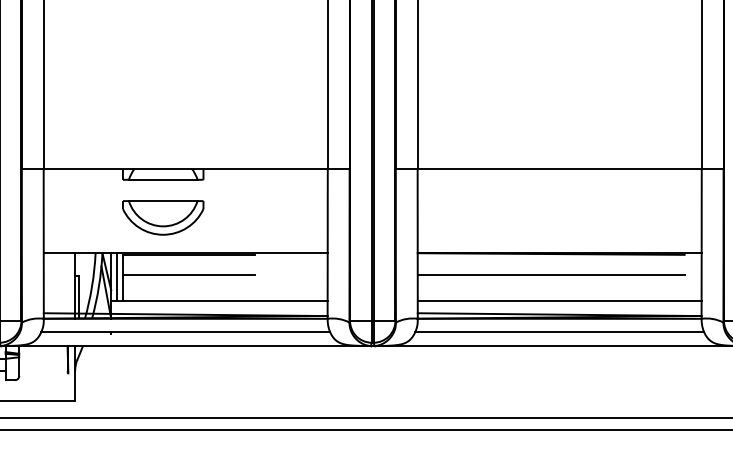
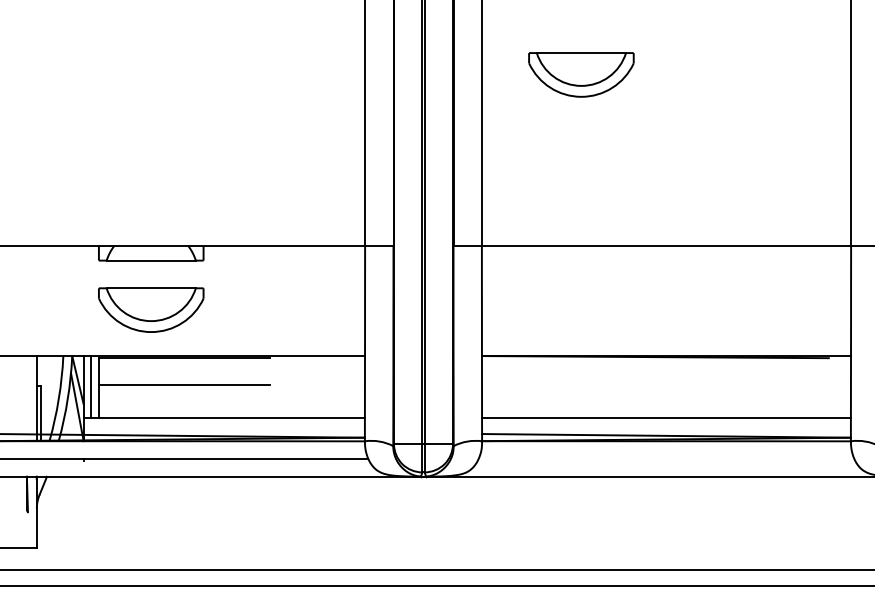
part: (494, 36) -> (581, 74), added
line: (551, 275) -> (655, 384), removed
line: (559, 332) -> (666, 459), removed

